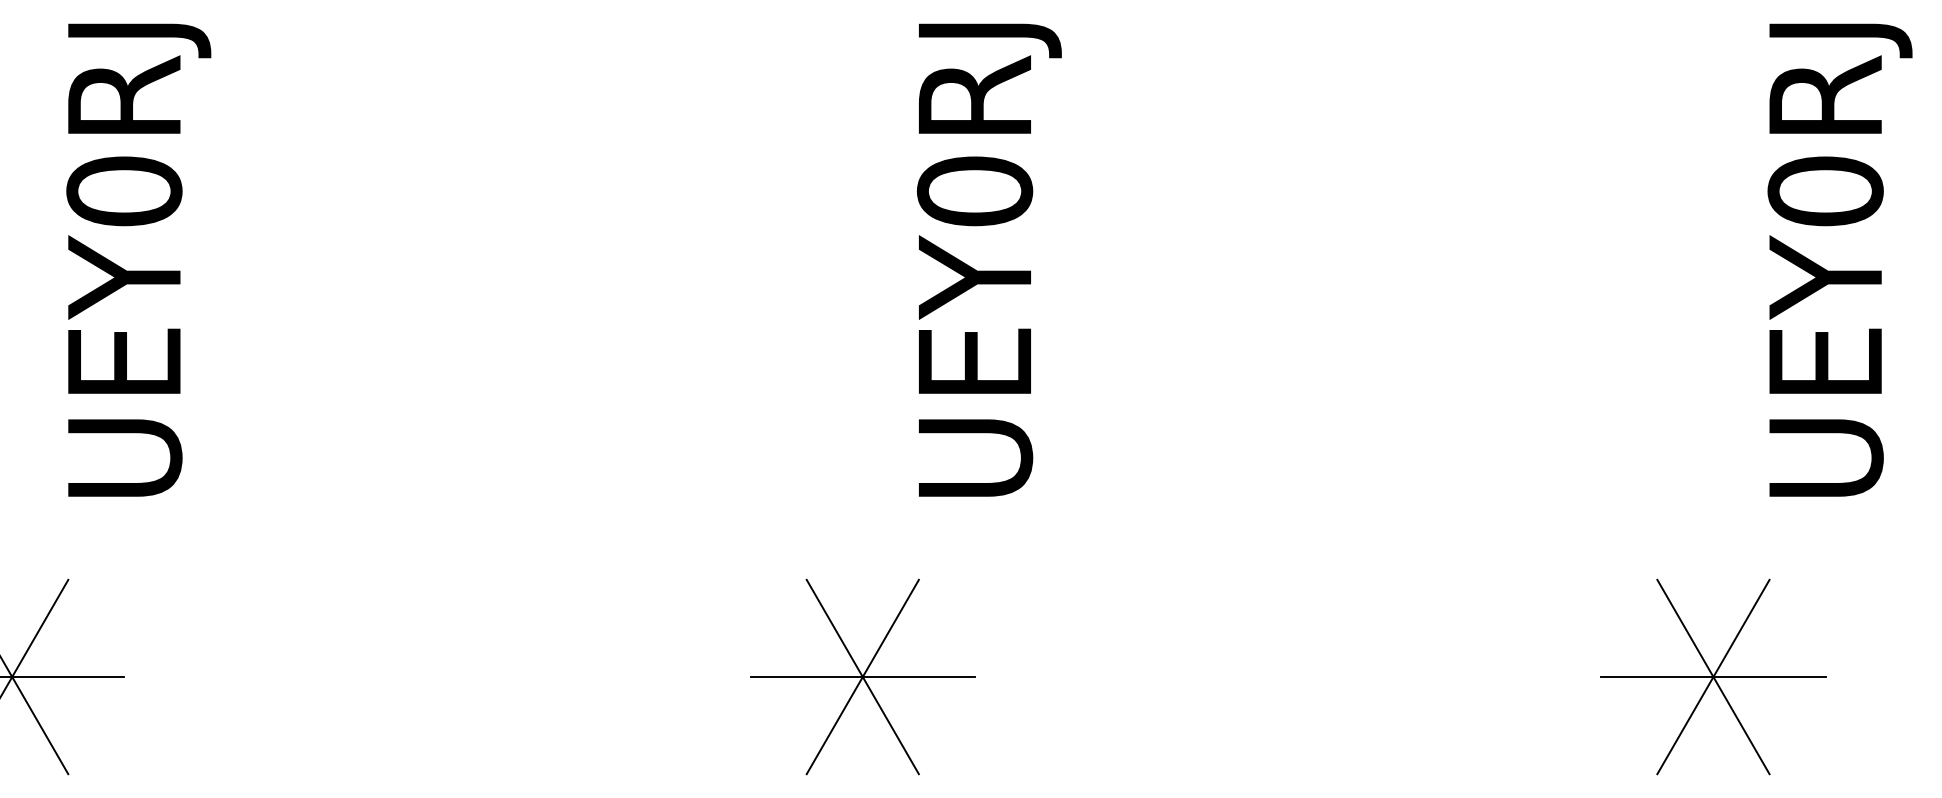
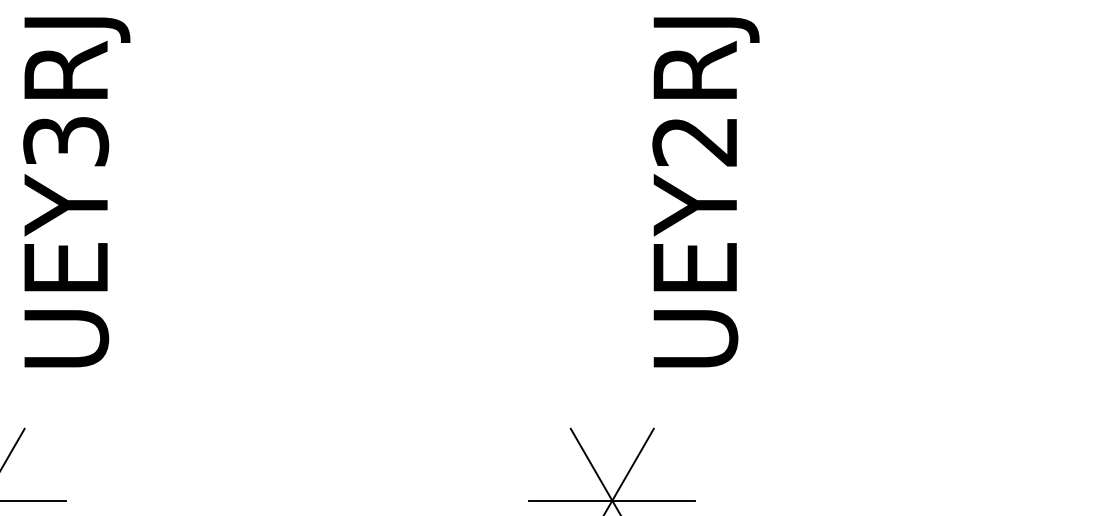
text: (124, 191) -> (66, 141), UEY0RJ -> UEY3RJ
text: (974, 191) -> (694, 141), UEY0RJ -> UEY2RJ

